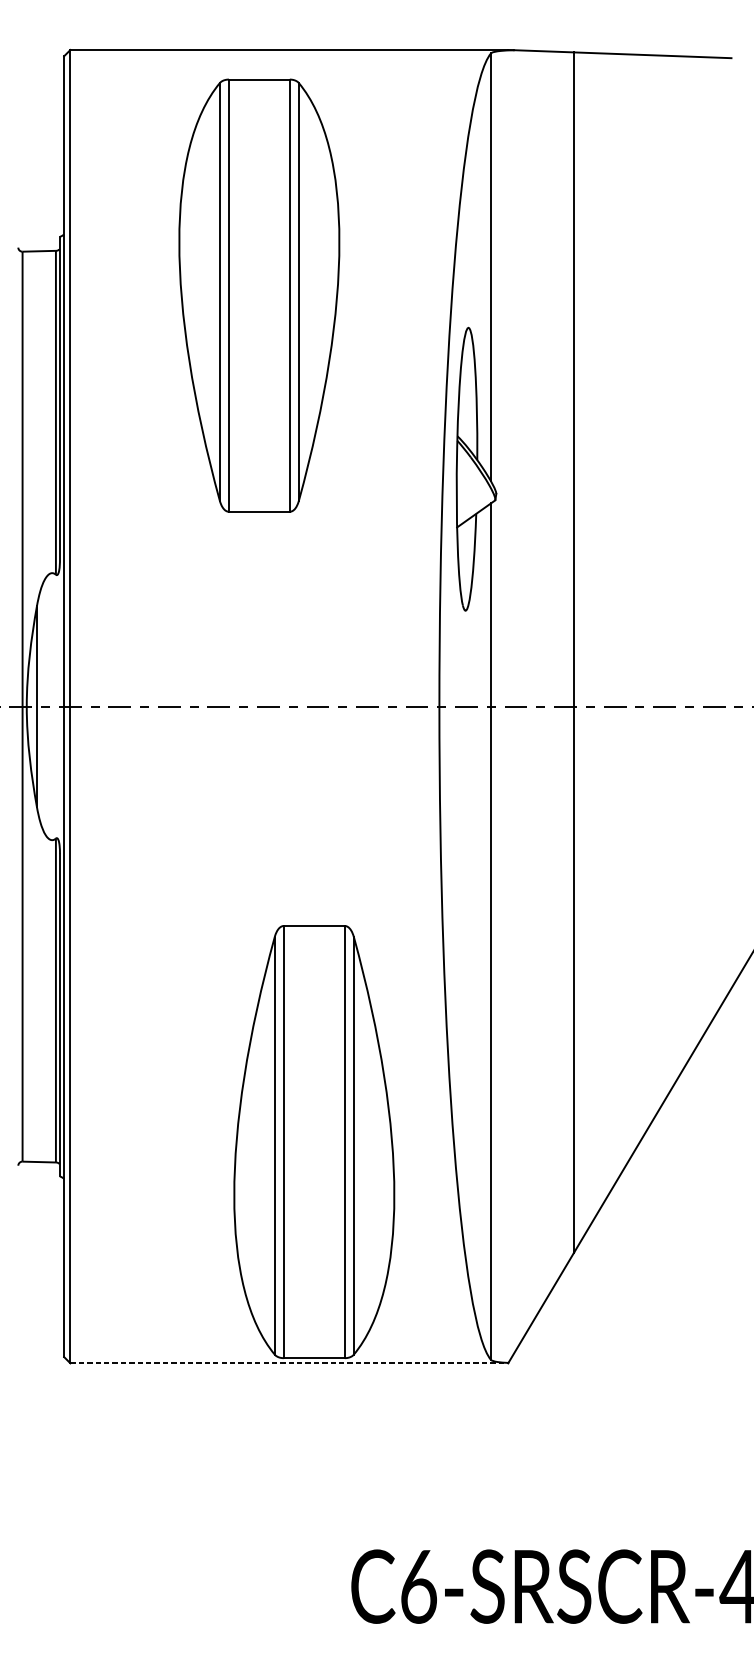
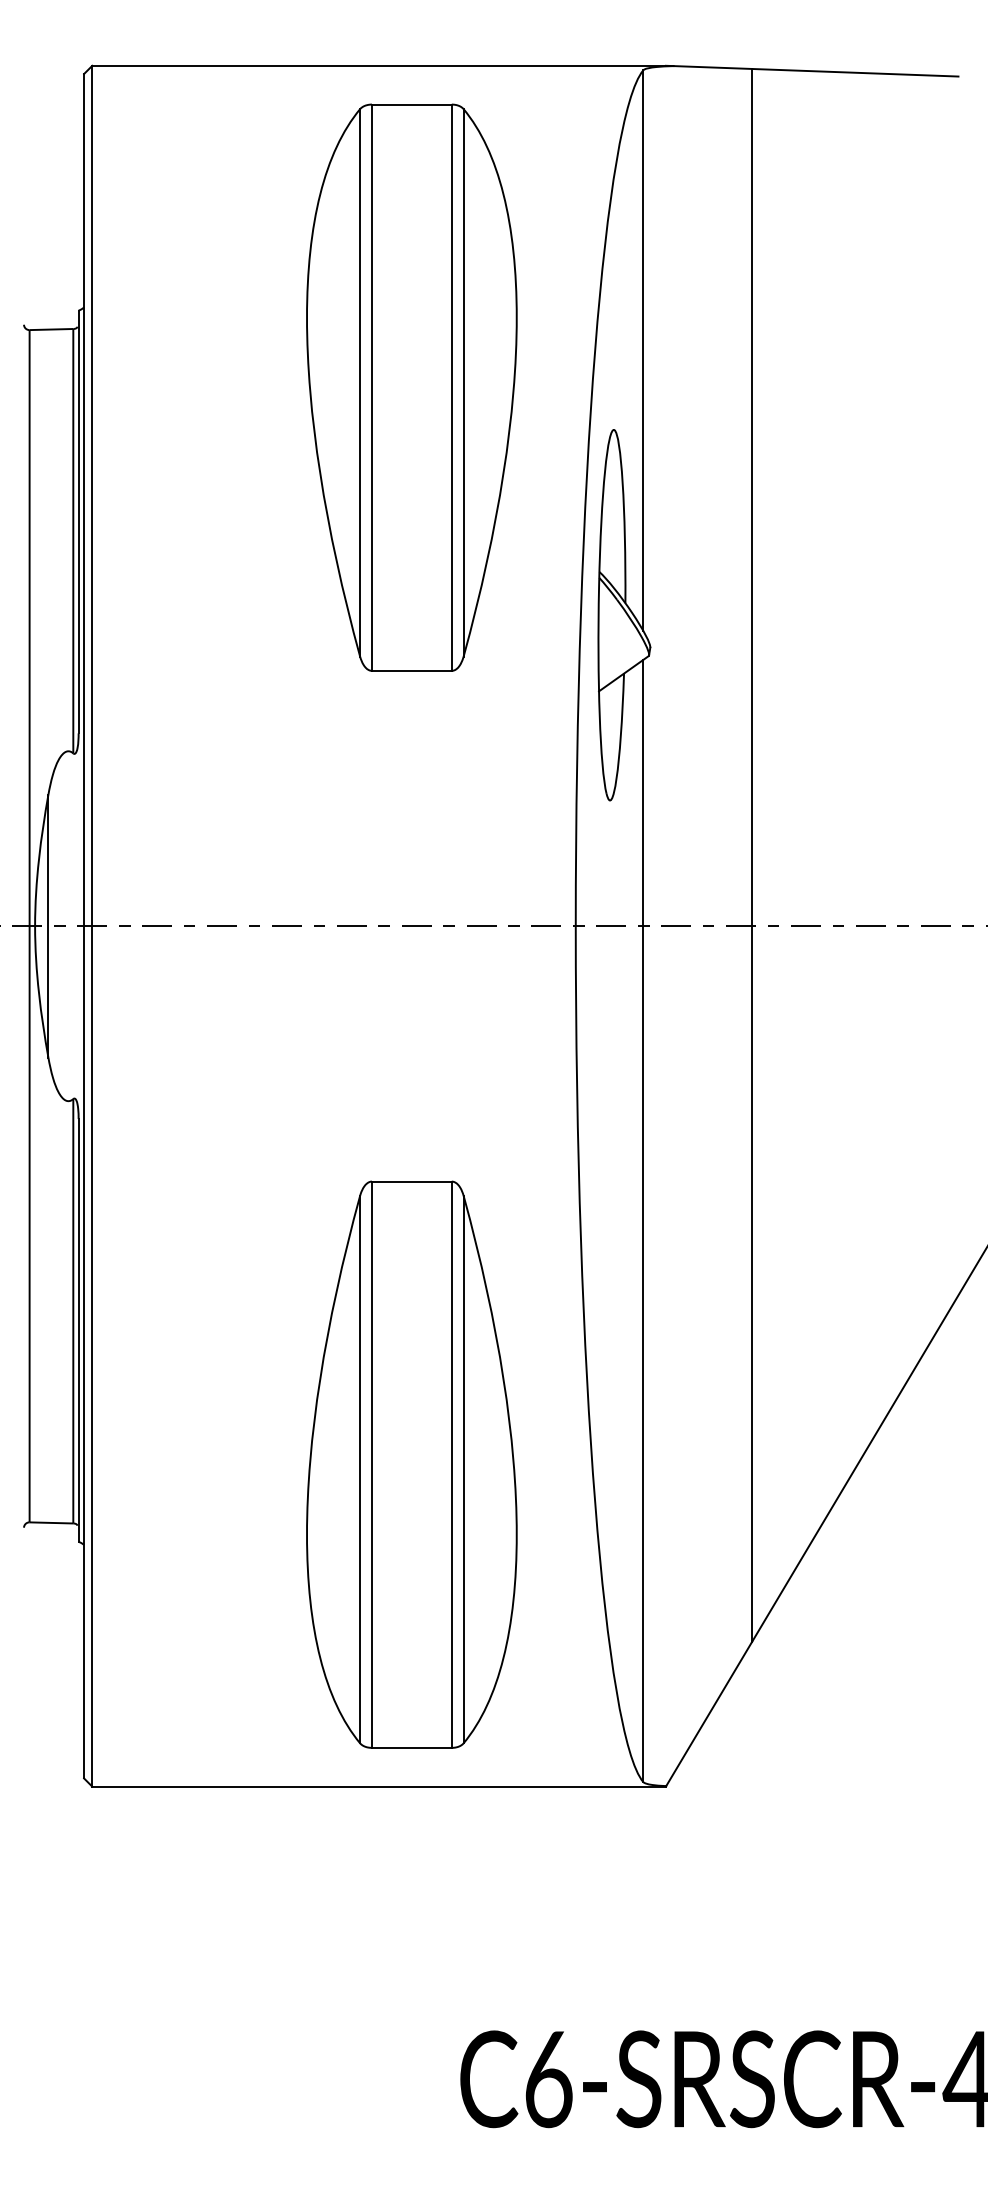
part: (259, 295) -> (411, 387), moved
part: (314, 1141) -> (411, 1464), moved
line: (289, 1363) -> (379, 1786), dashed -> solid

